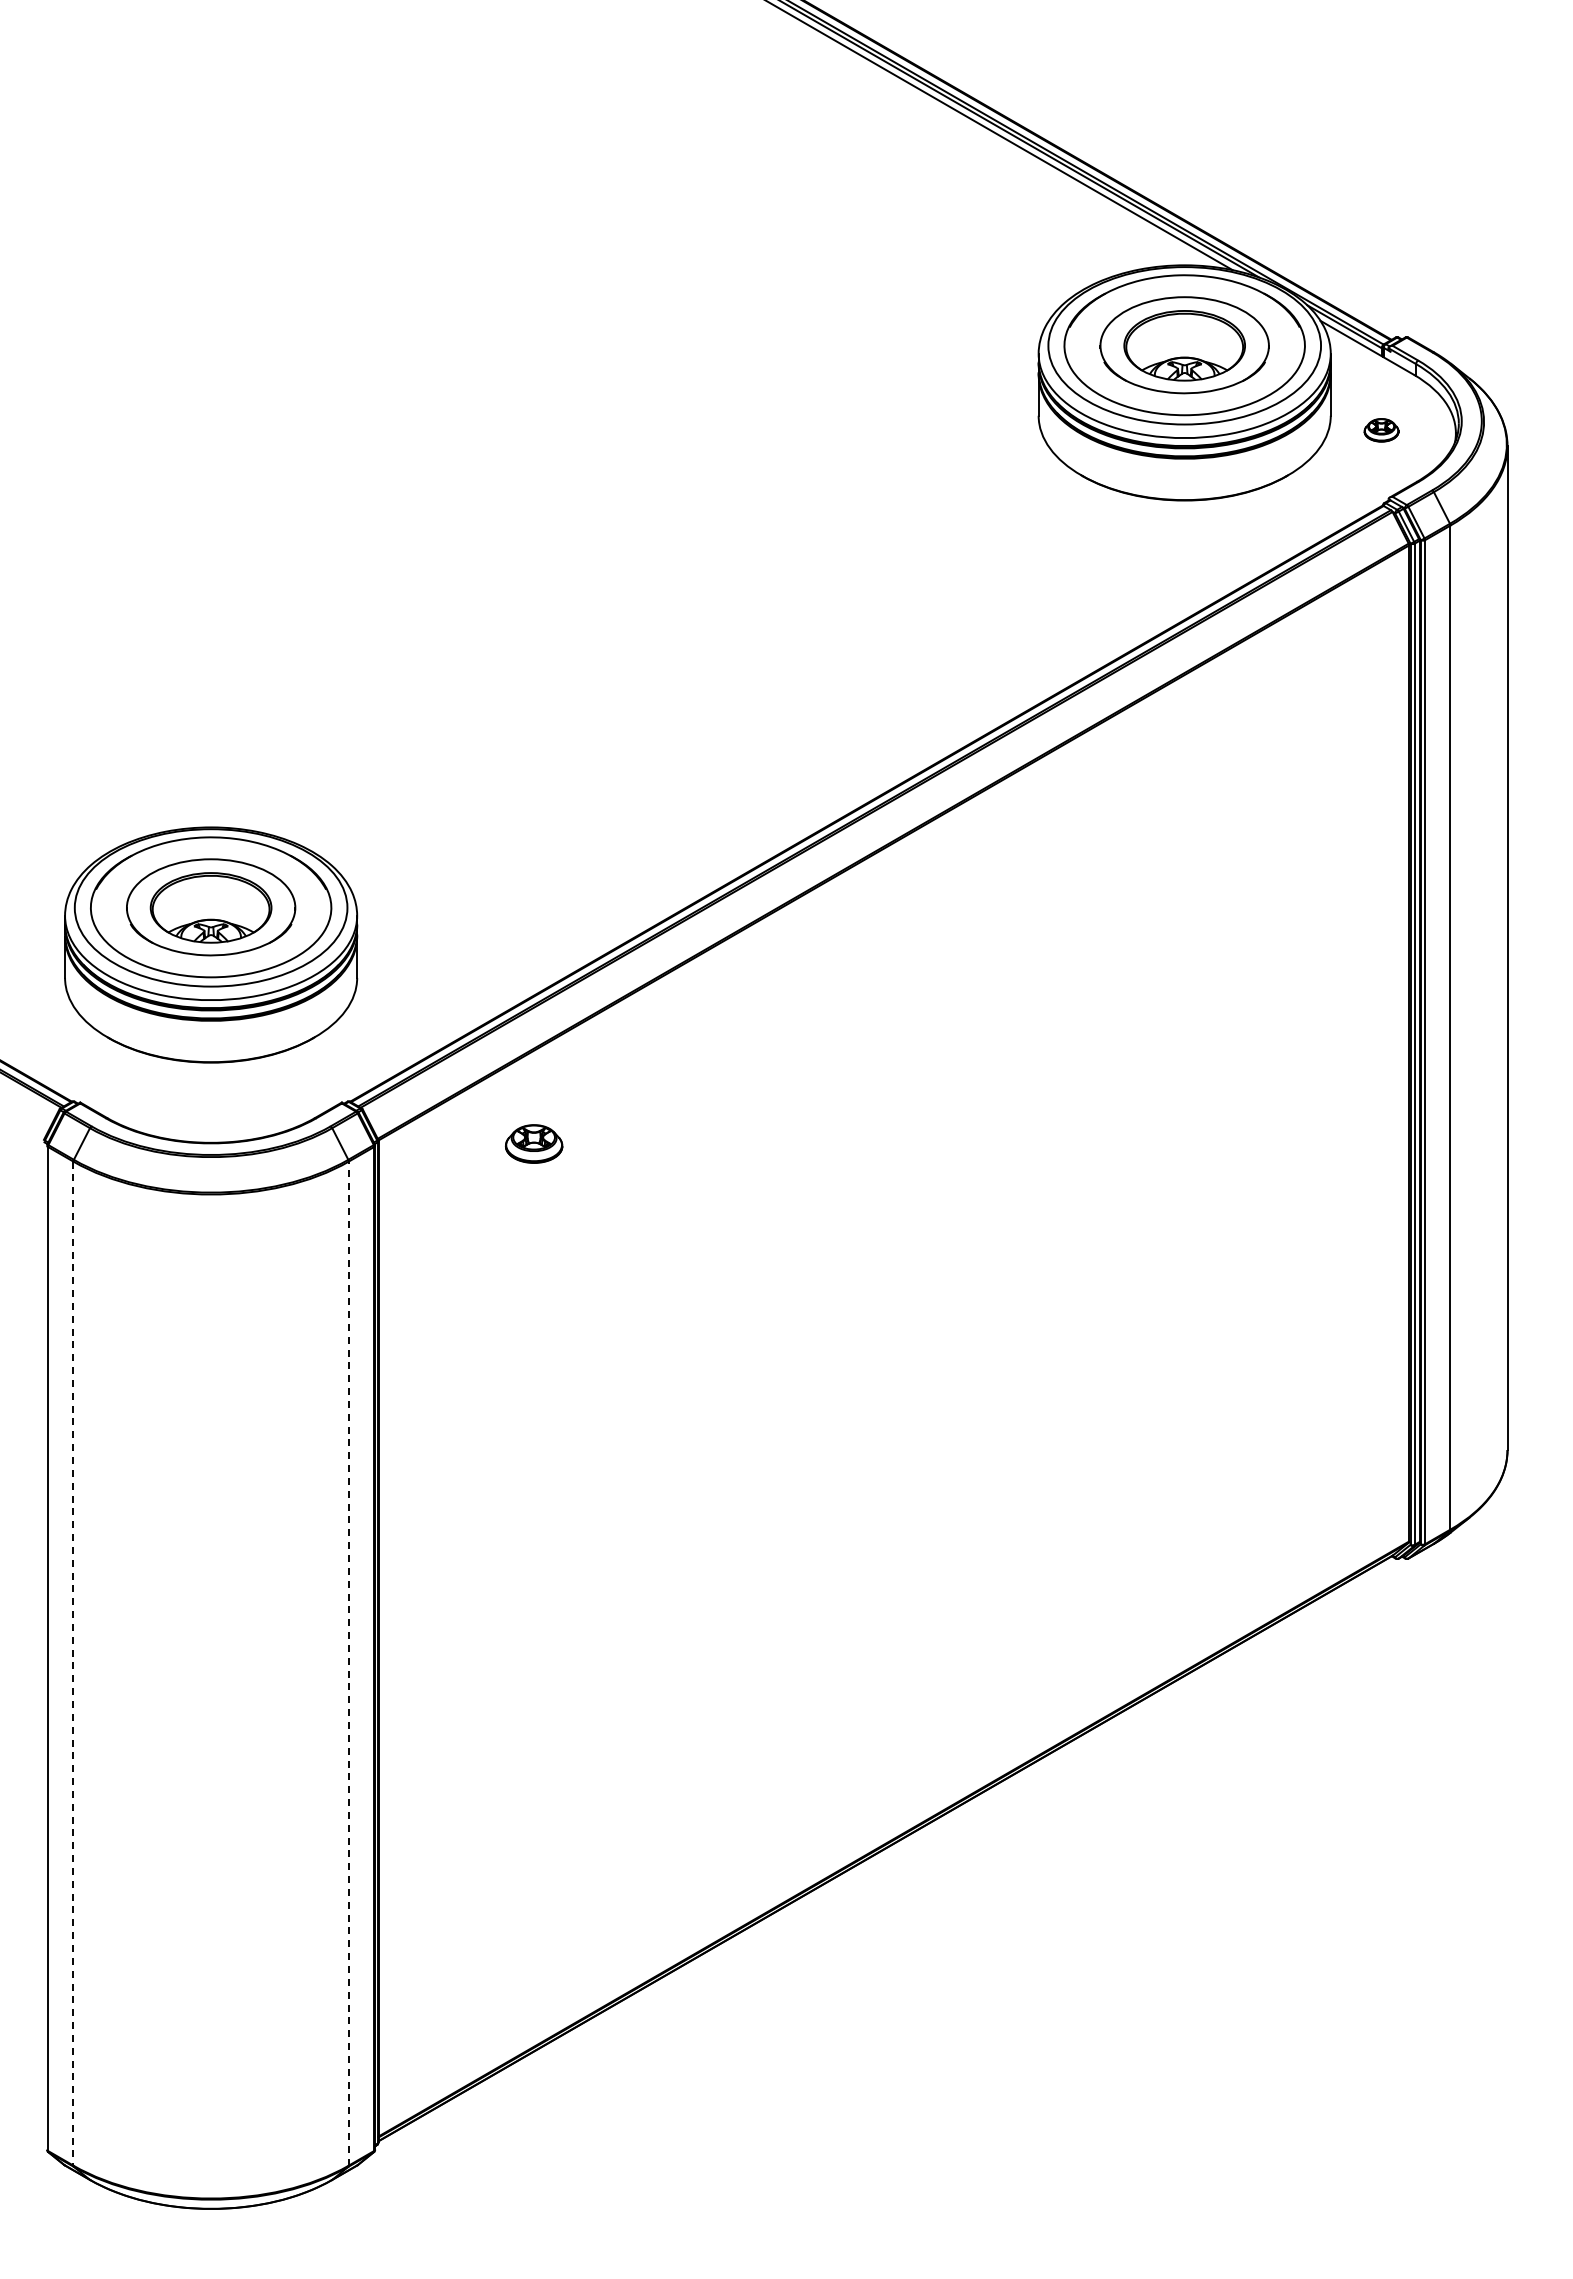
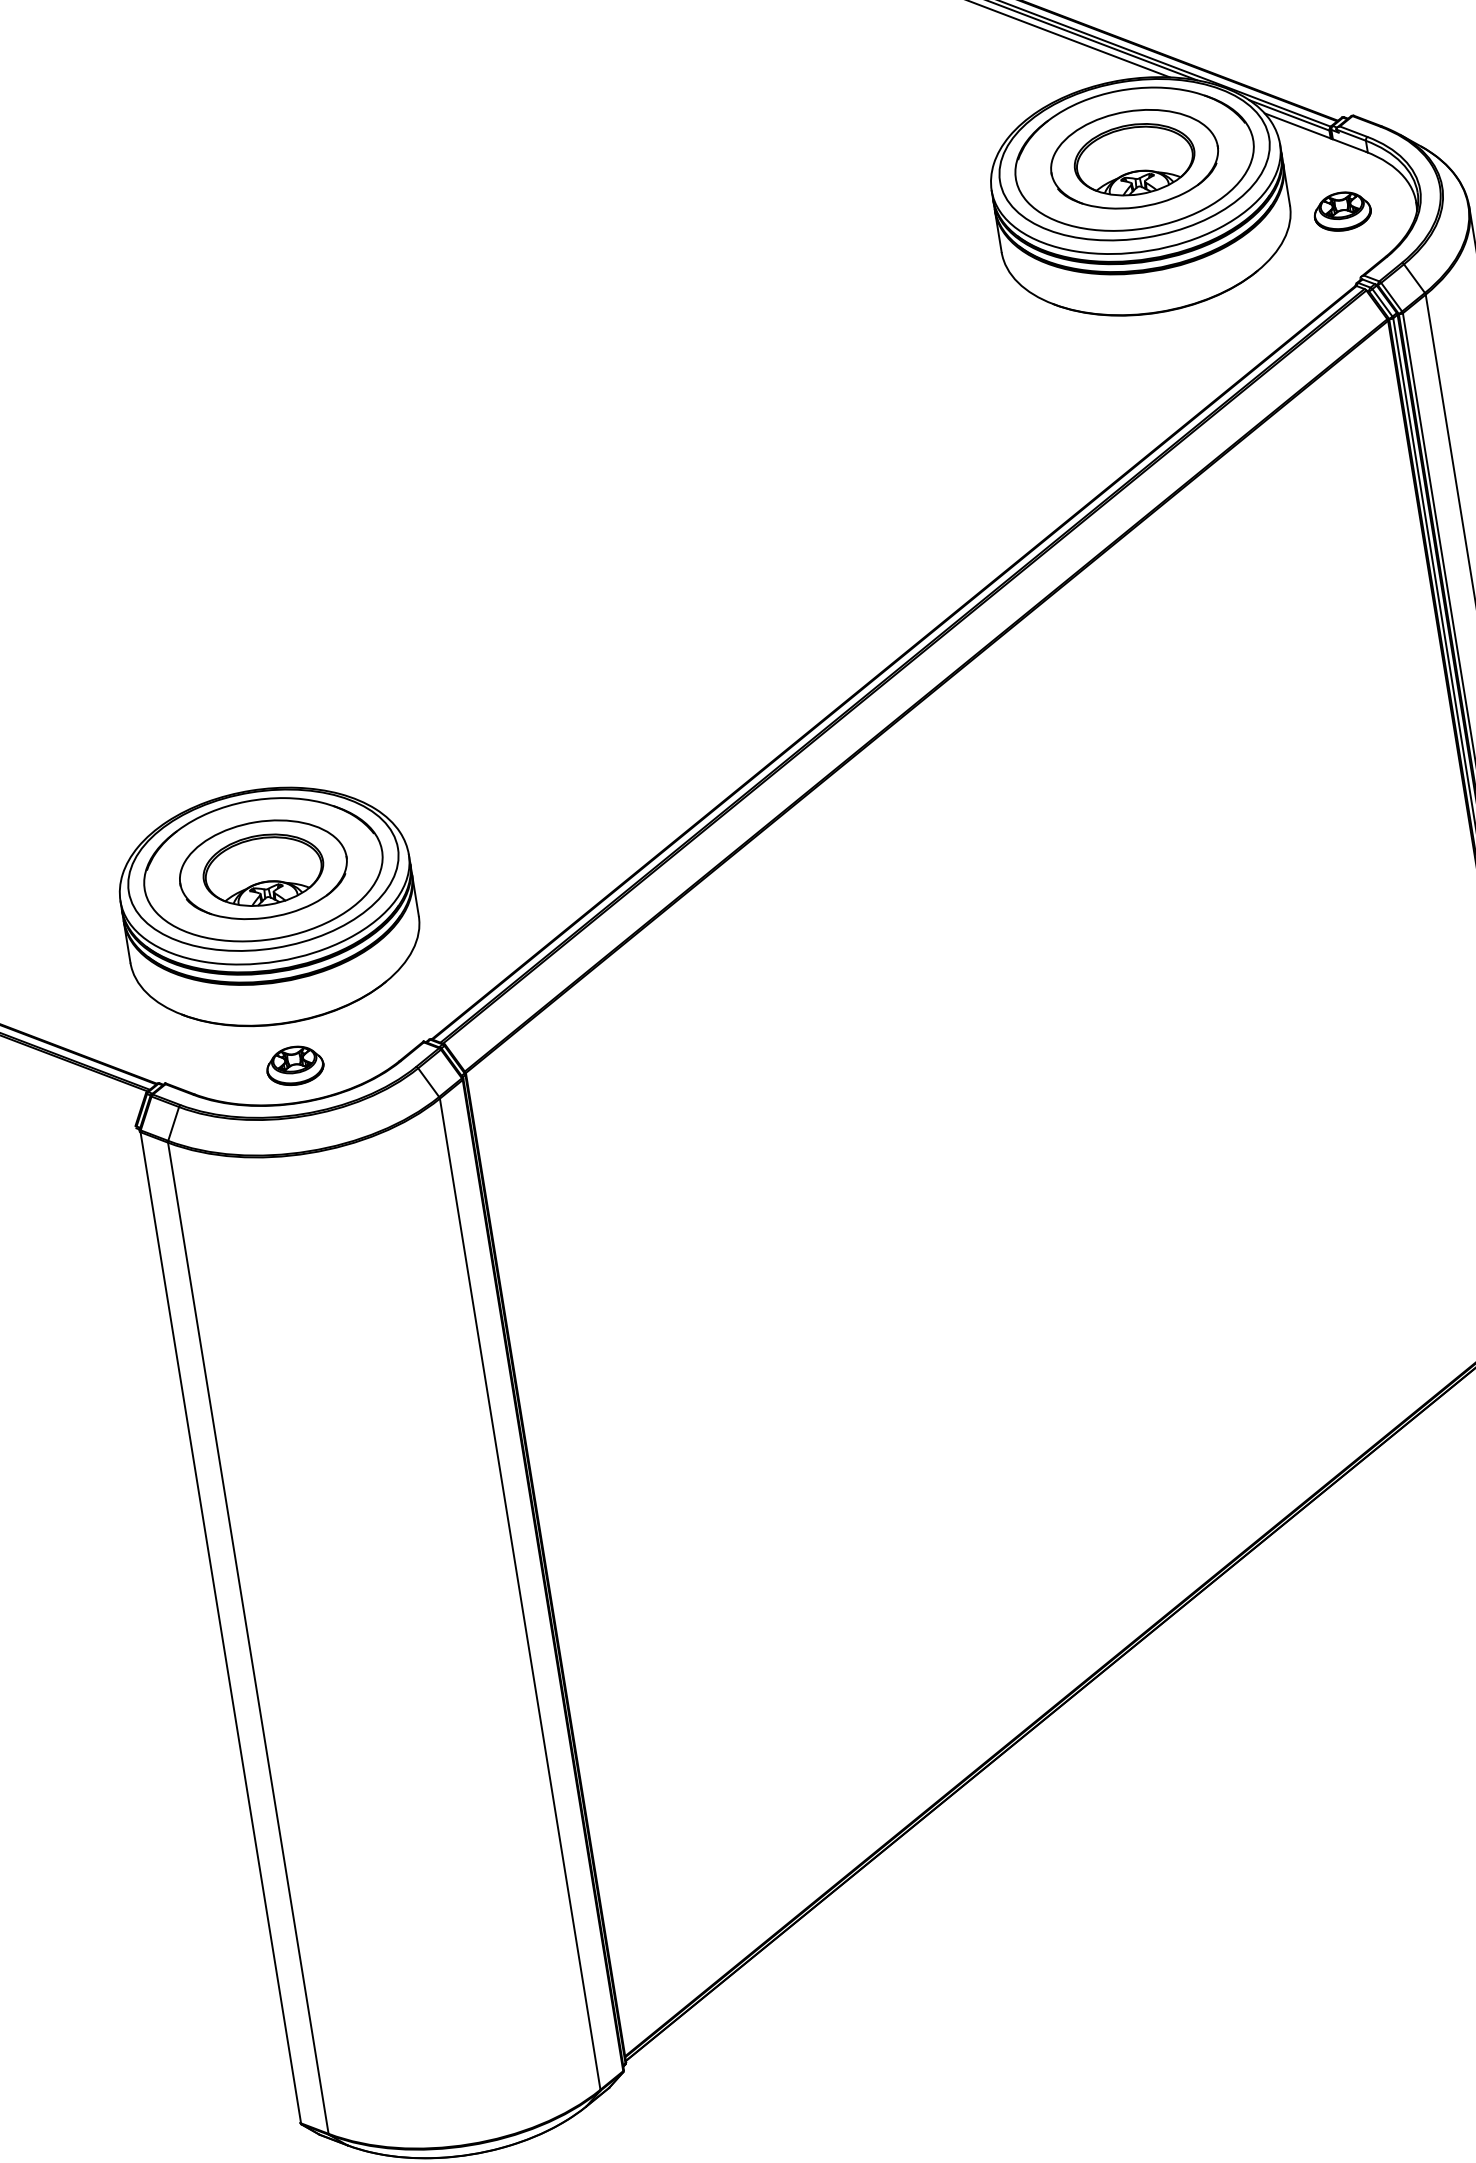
part: (1381, 430) -> (1342, 211), size x1.67
part: (533, 1143) -> (294, 1065), moved
line: (348, 1663) -> (519, 1594), dashed -> solid
line: (73, 1664) -> (248, 1639), dashed -> solid

